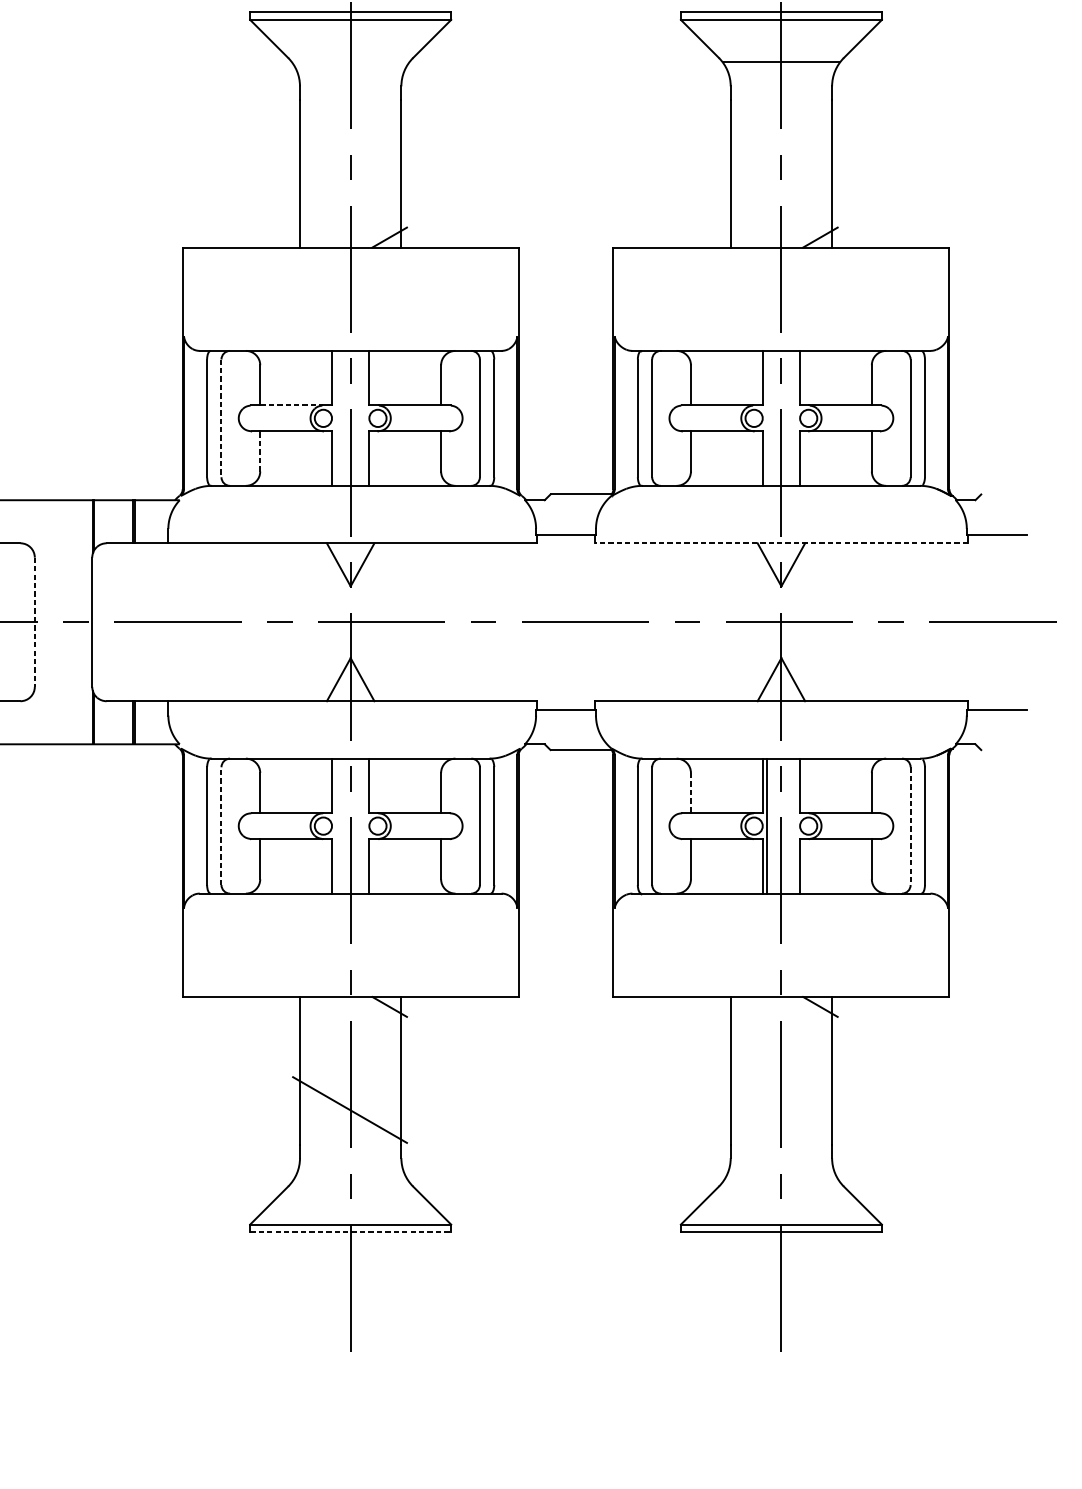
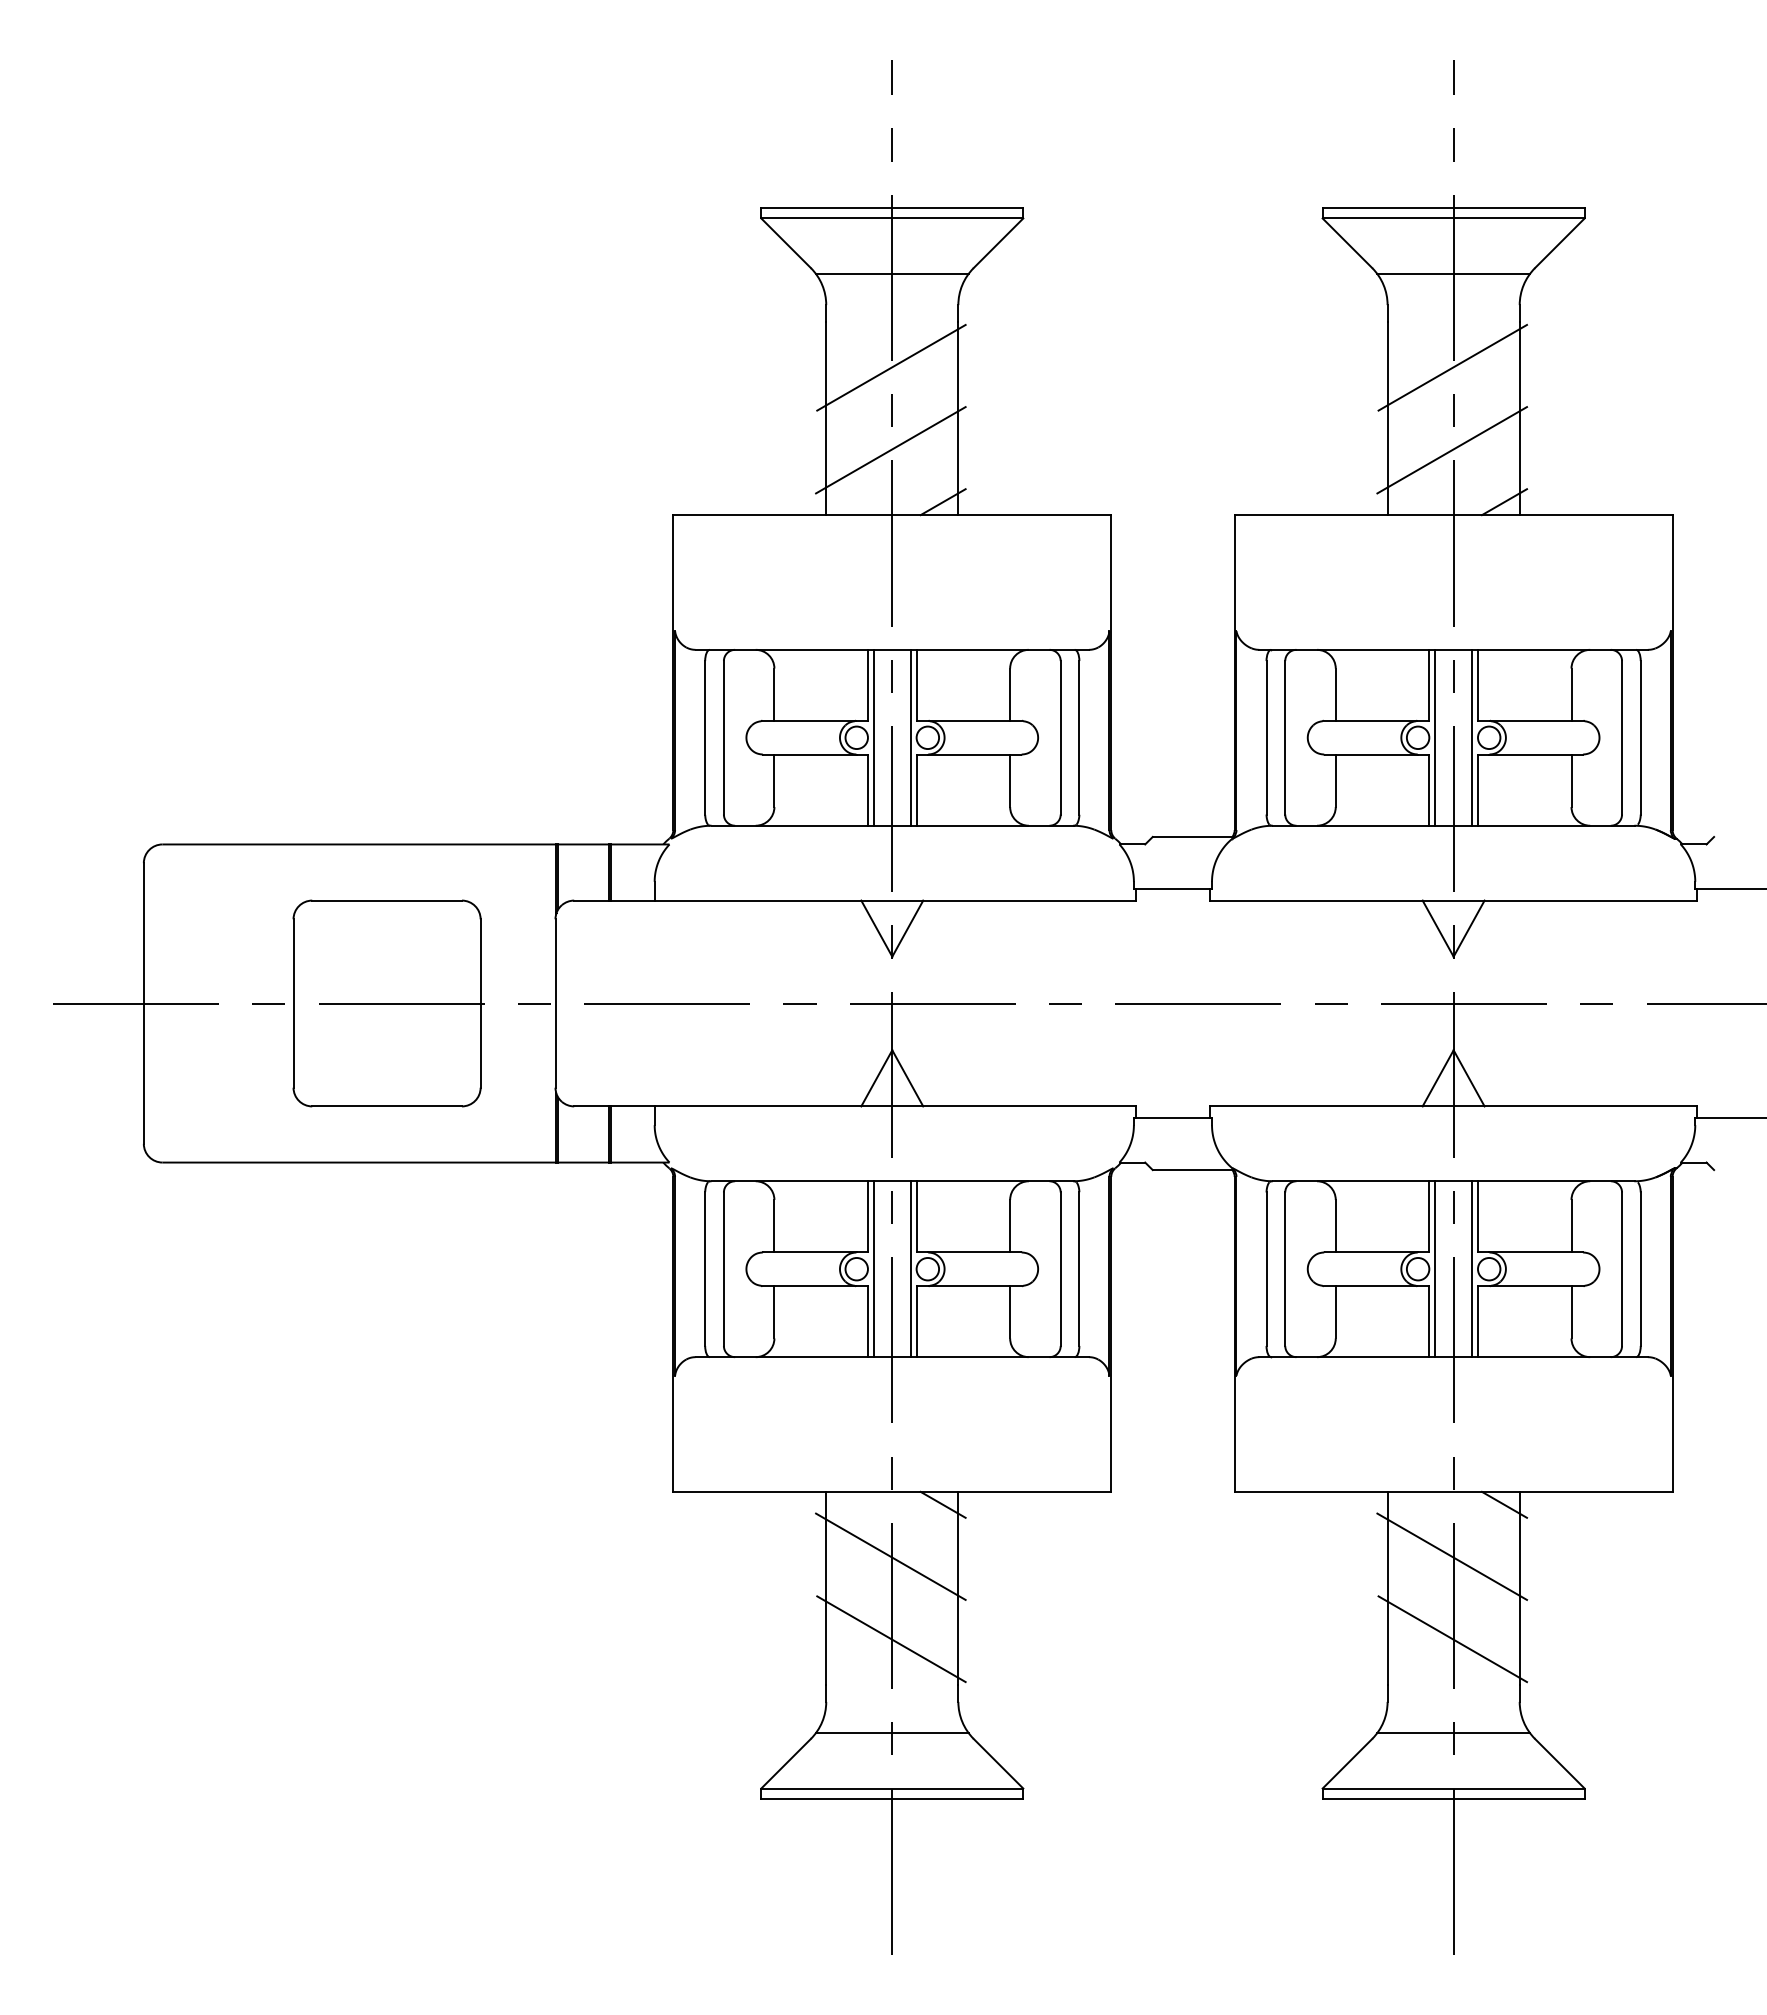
line: (350, 62) -> (891, 273), added
line: (350, 134) -> (891, 367), added
line: (780, 134) -> (1452, 367), added
line: (349, 197) -> (890, 450), added
line: (780, 197) -> (1452, 450), added
line: (291, 405) -> (815, 721), dashed -> solid
line: (221, 418) -> (723, 737), dashed -> solid
line: (336, 418) -> (873, 737), added
line: (365, 418) -> (911, 737), added
line: (766, 418) -> (1434, 737), added
line: (795, 418) -> (1472, 737), added
line: (260, 451) -> (774, 780), dashed -> solid
line: (781, 543) -> (1453, 900), dashed -> solid
line: (34, 623) -> (480, 1004), dashed -> solid
line: (690, 793) -> (1335, 1226), dashed -> solid
line: (221, 826) -> (723, 1269), dashed -> solid
line: (336, 826) -> (873, 1269), added
line: (365, 826) -> (911, 1269), added
line: (795, 826) -> (1472, 1269), added
line: (910, 826) -> (1622, 1269), dashed -> solid
line: (349, 1046) -> (890, 1556), added
line: (780, 1046) -> (1452, 1556), added
line: (780, 1110) -> (1452, 1639), added
line: (350, 1182) -> (891, 1733), added
line: (781, 1182) -> (1453, 1733), added
line: (350, 1232) -> (892, 1798), dashed -> solid

